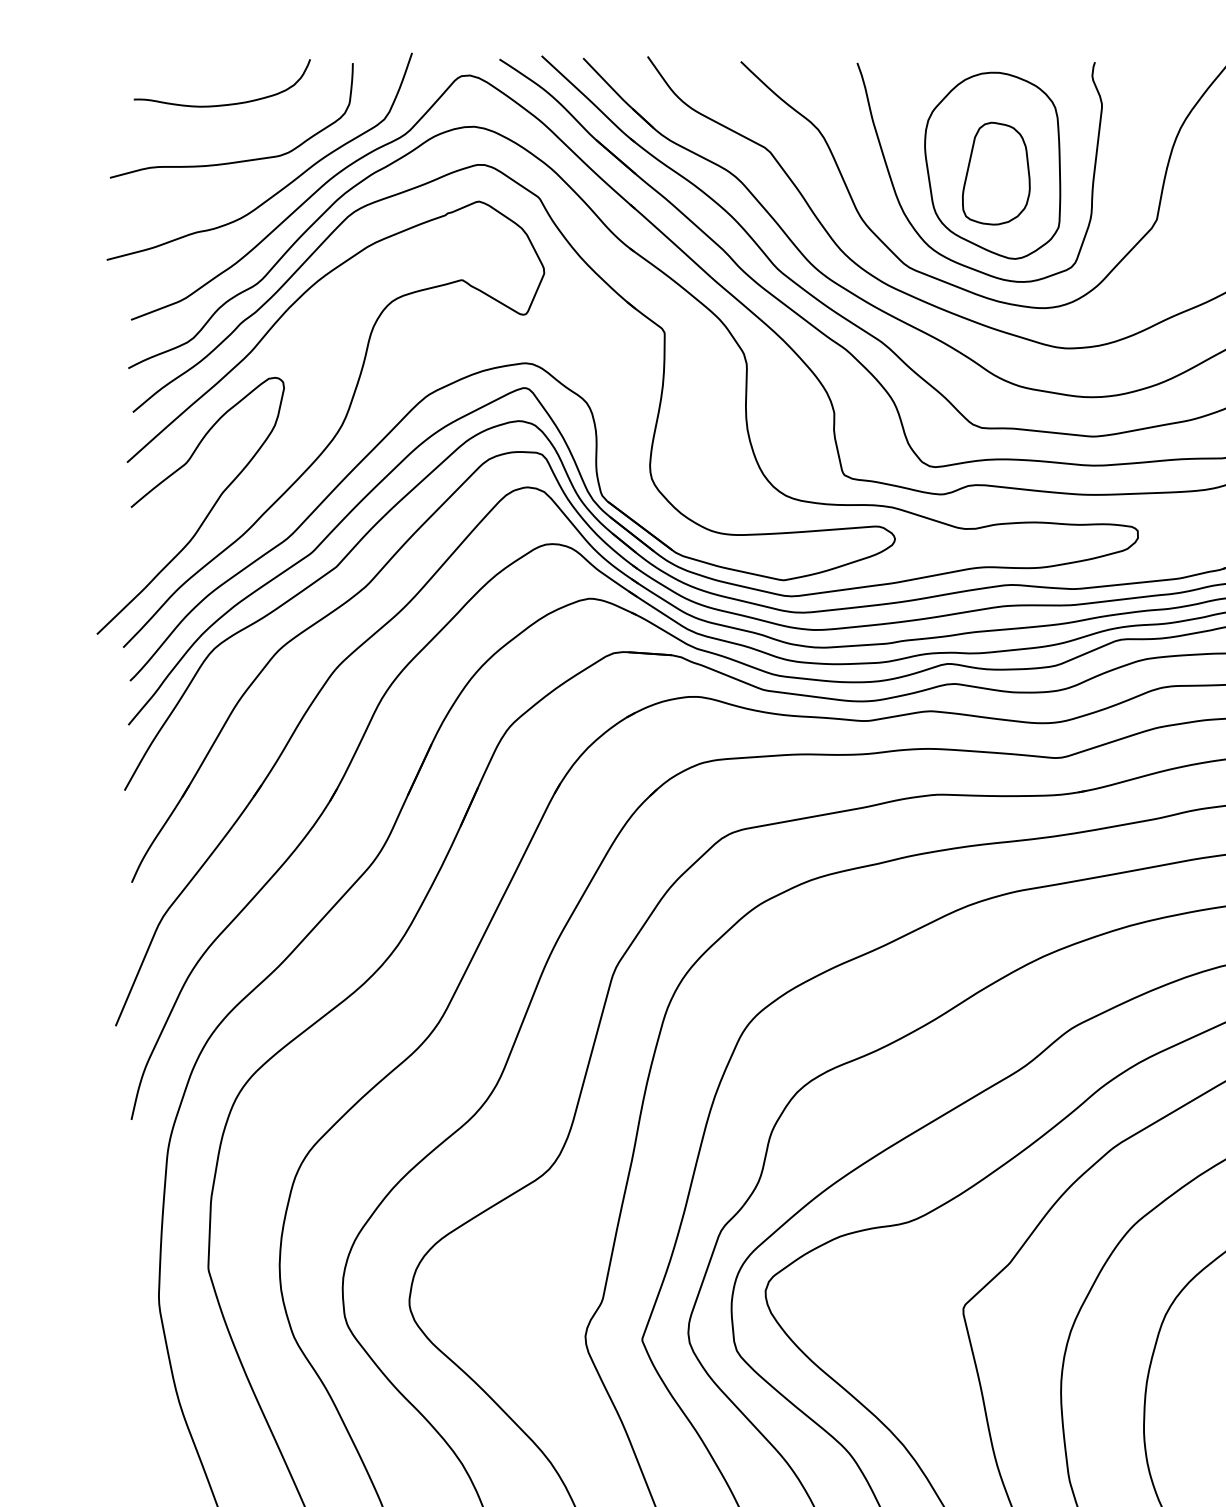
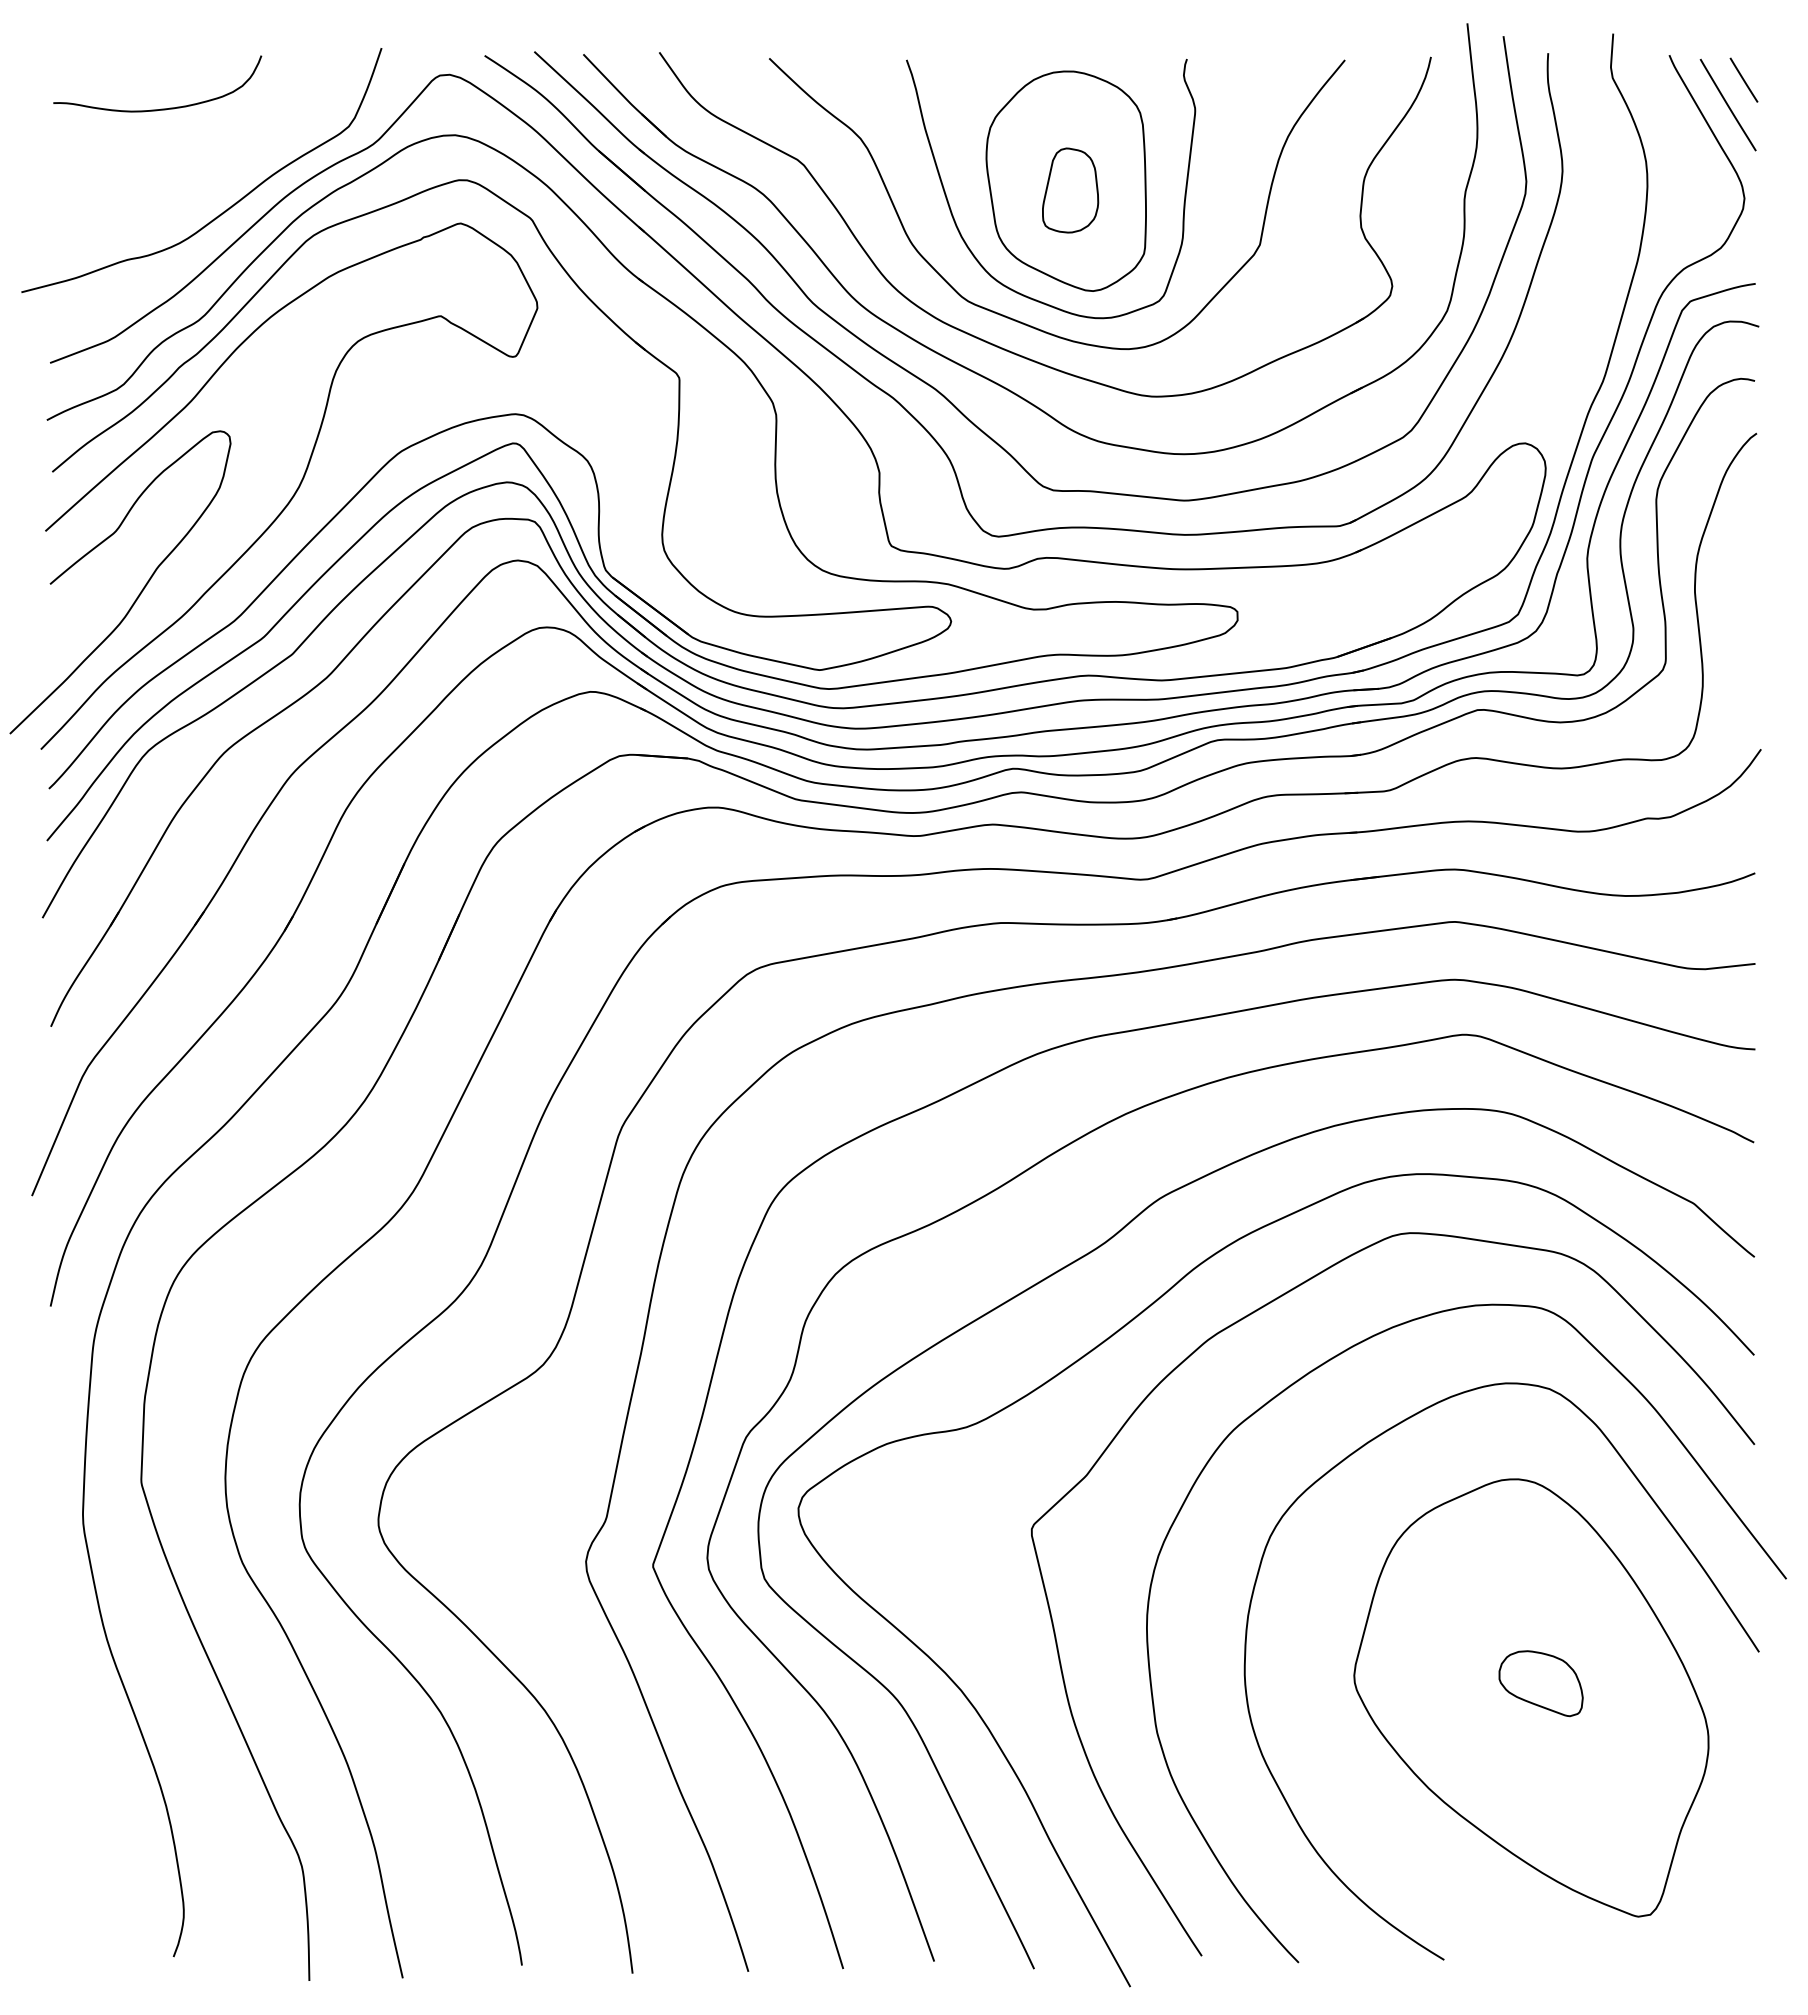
curve: (239, 160) -> (177, 175), removed
part: (996, 173) -> (1070, 190), size x0.7

